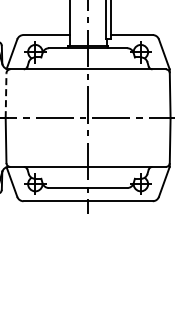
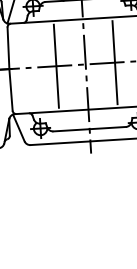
line: (6, 95) -> (8, 48), dashed -> solid
line: (56, 118) -> (56, 66), added
line: (119, 118) -> (114, 63), added

